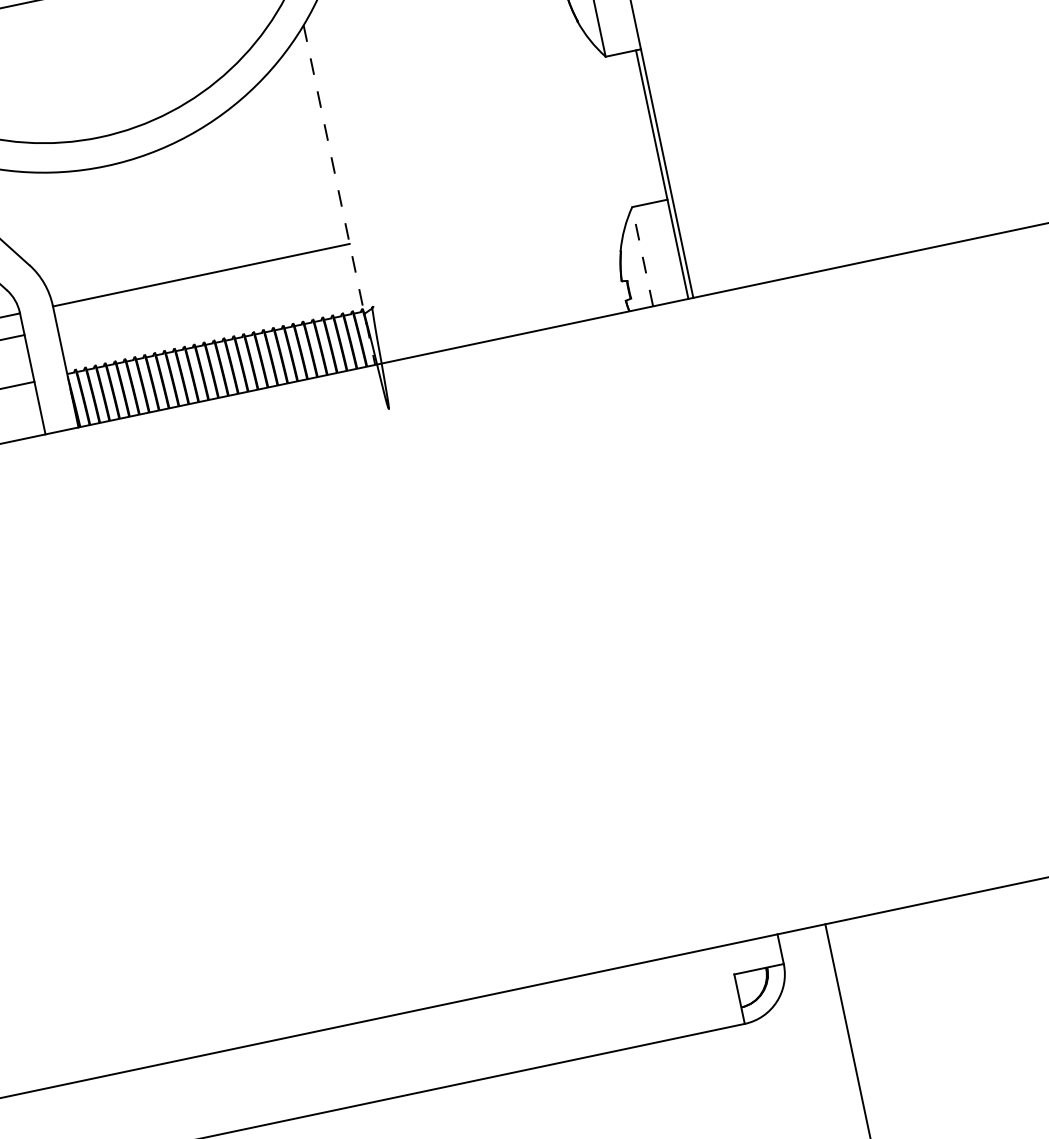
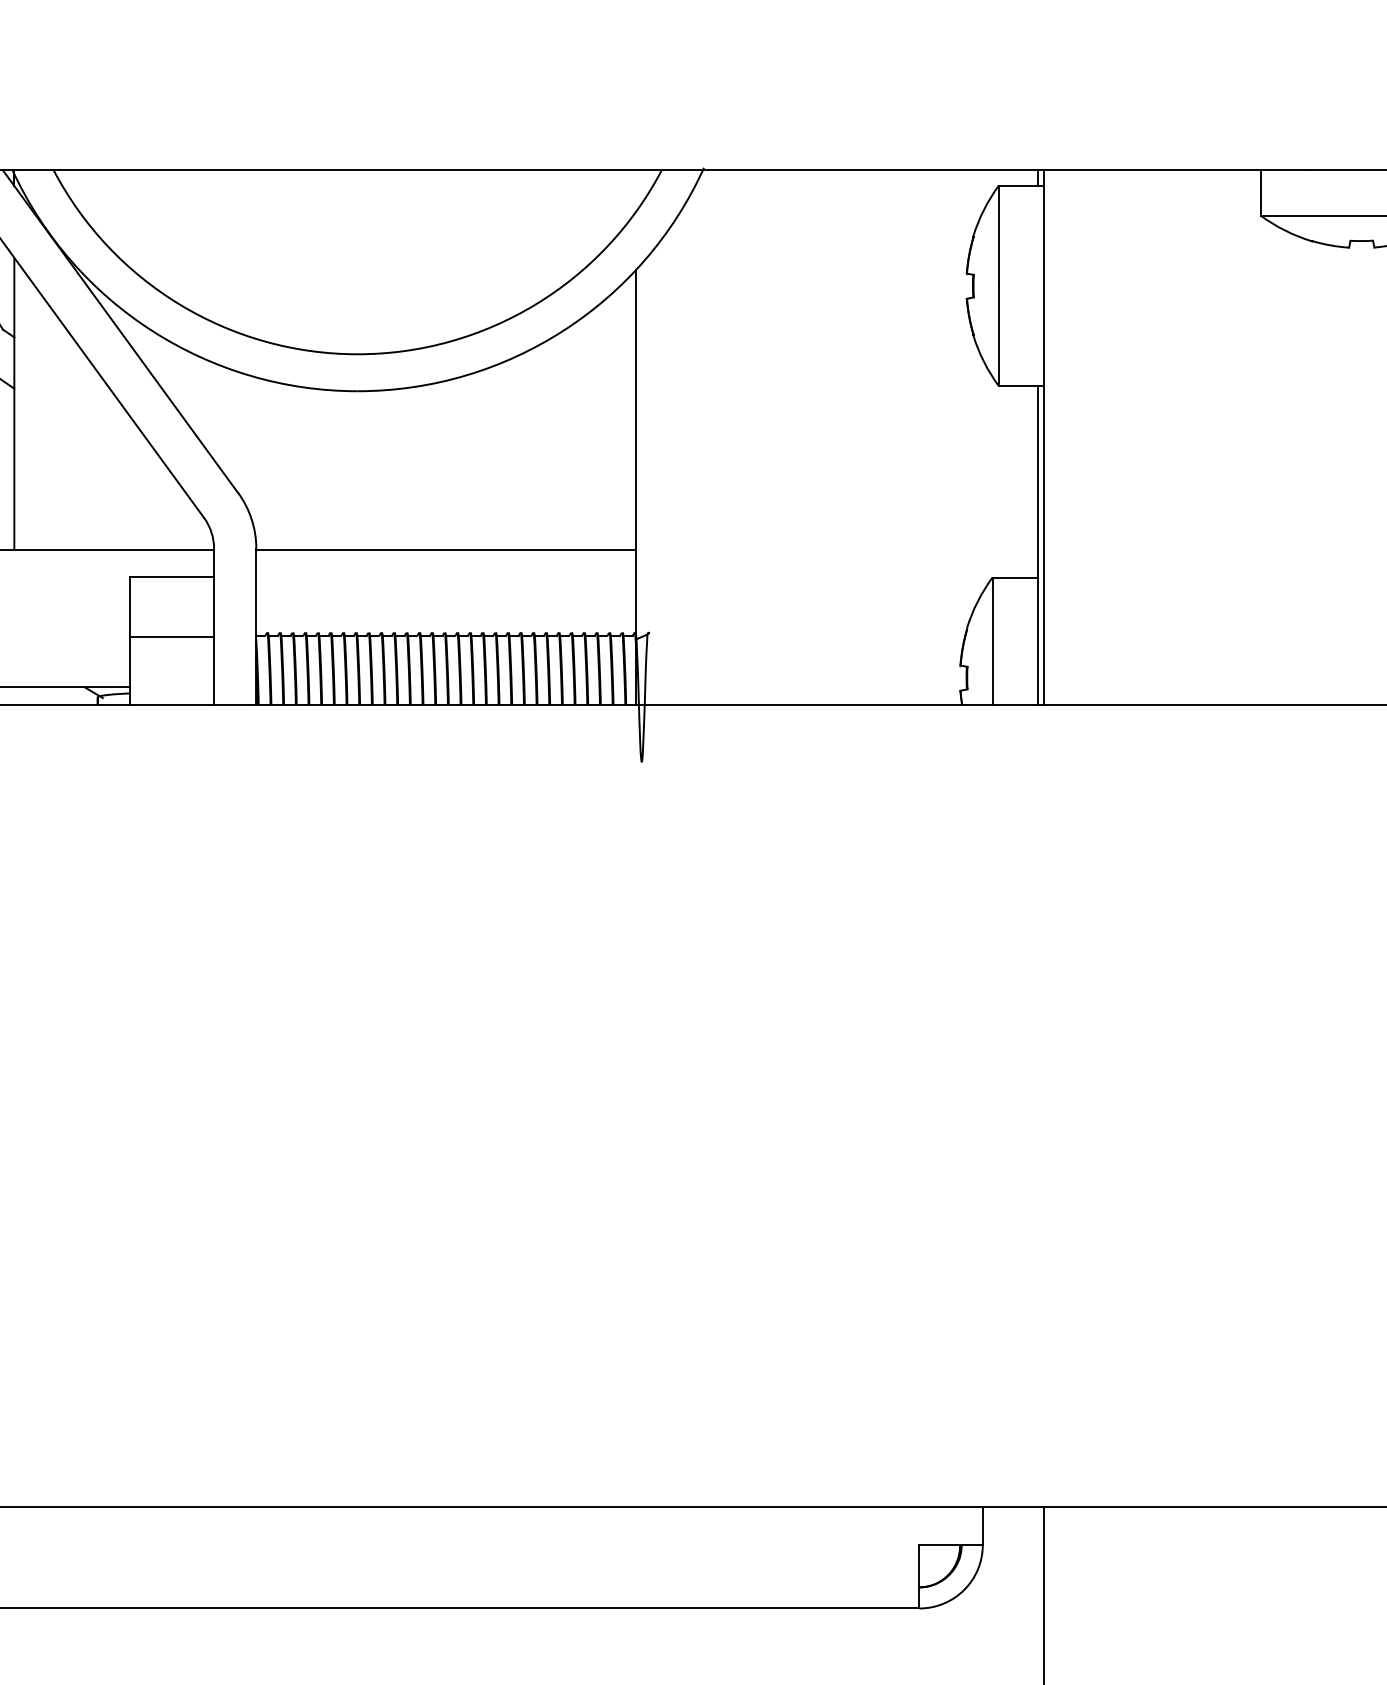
line: (339, 195) -> (636, 487), dashed -> solid
line: (642, 257) -> (992, 641), dashed -> solid

